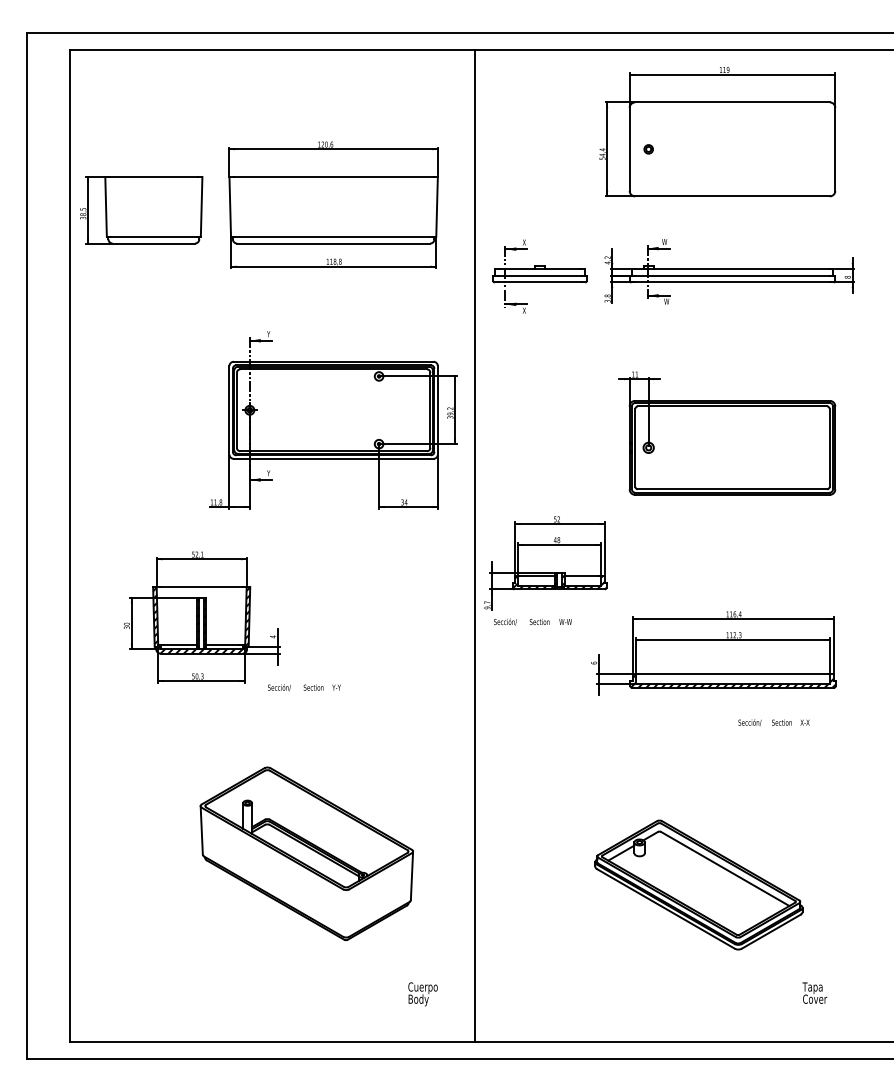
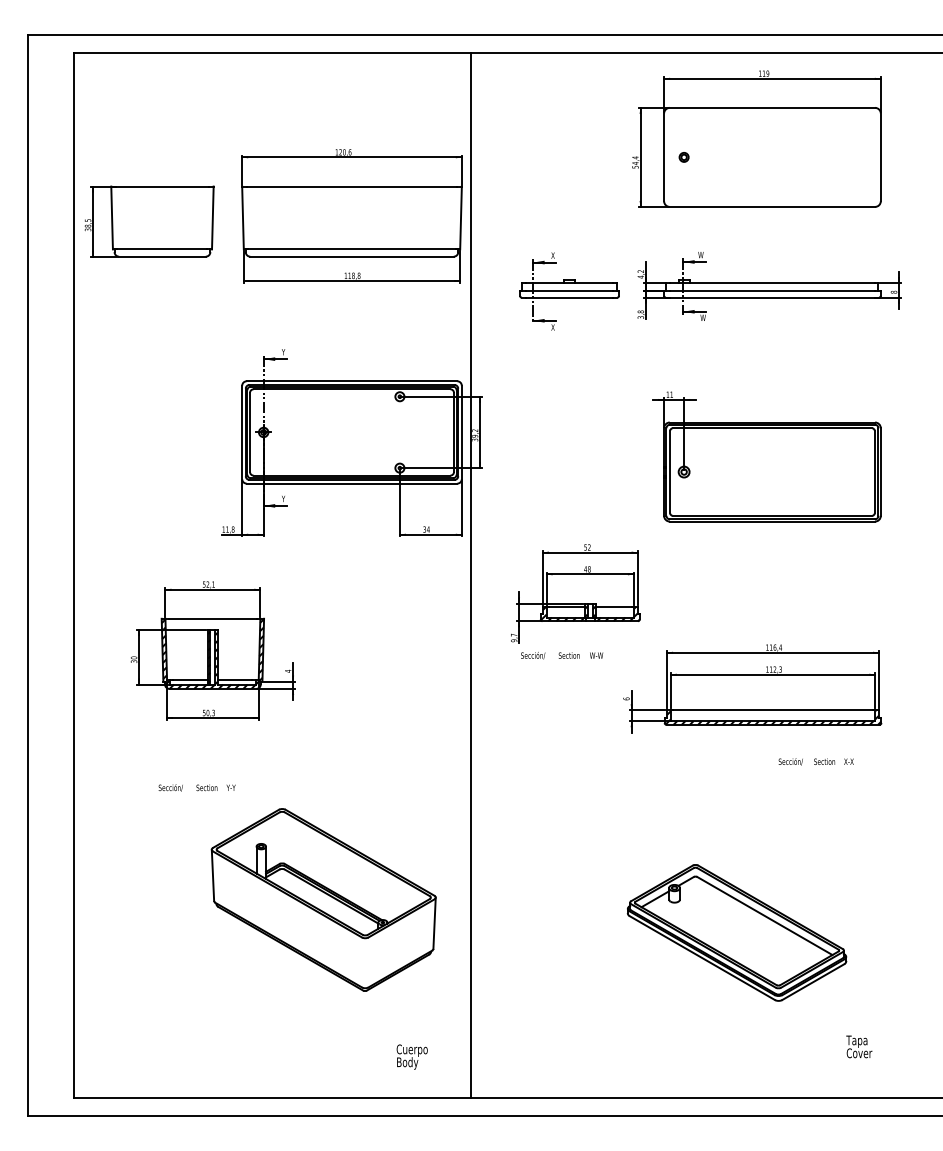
line: (474, 546) -> (470, 575), moved
text: (303, 687) -> (196, 787), moved
text: (422, 993) -> (411, 1056), moved

